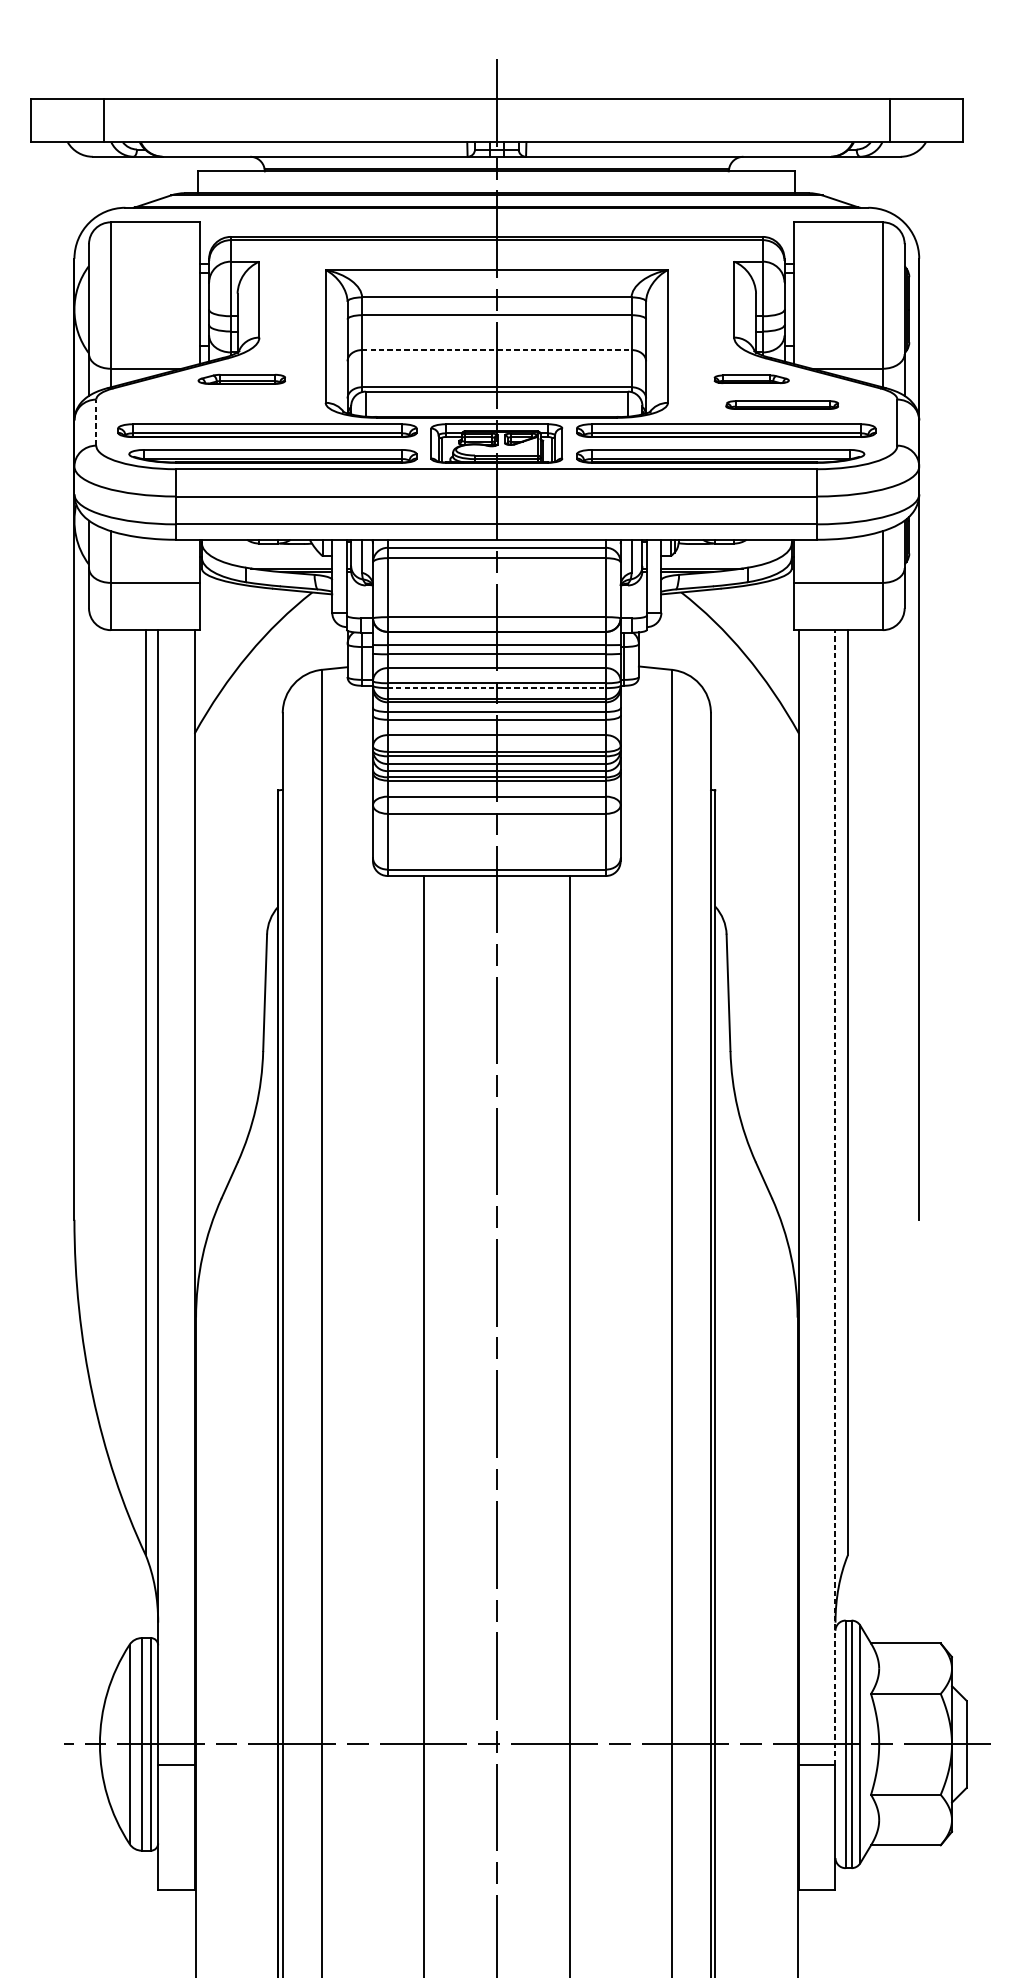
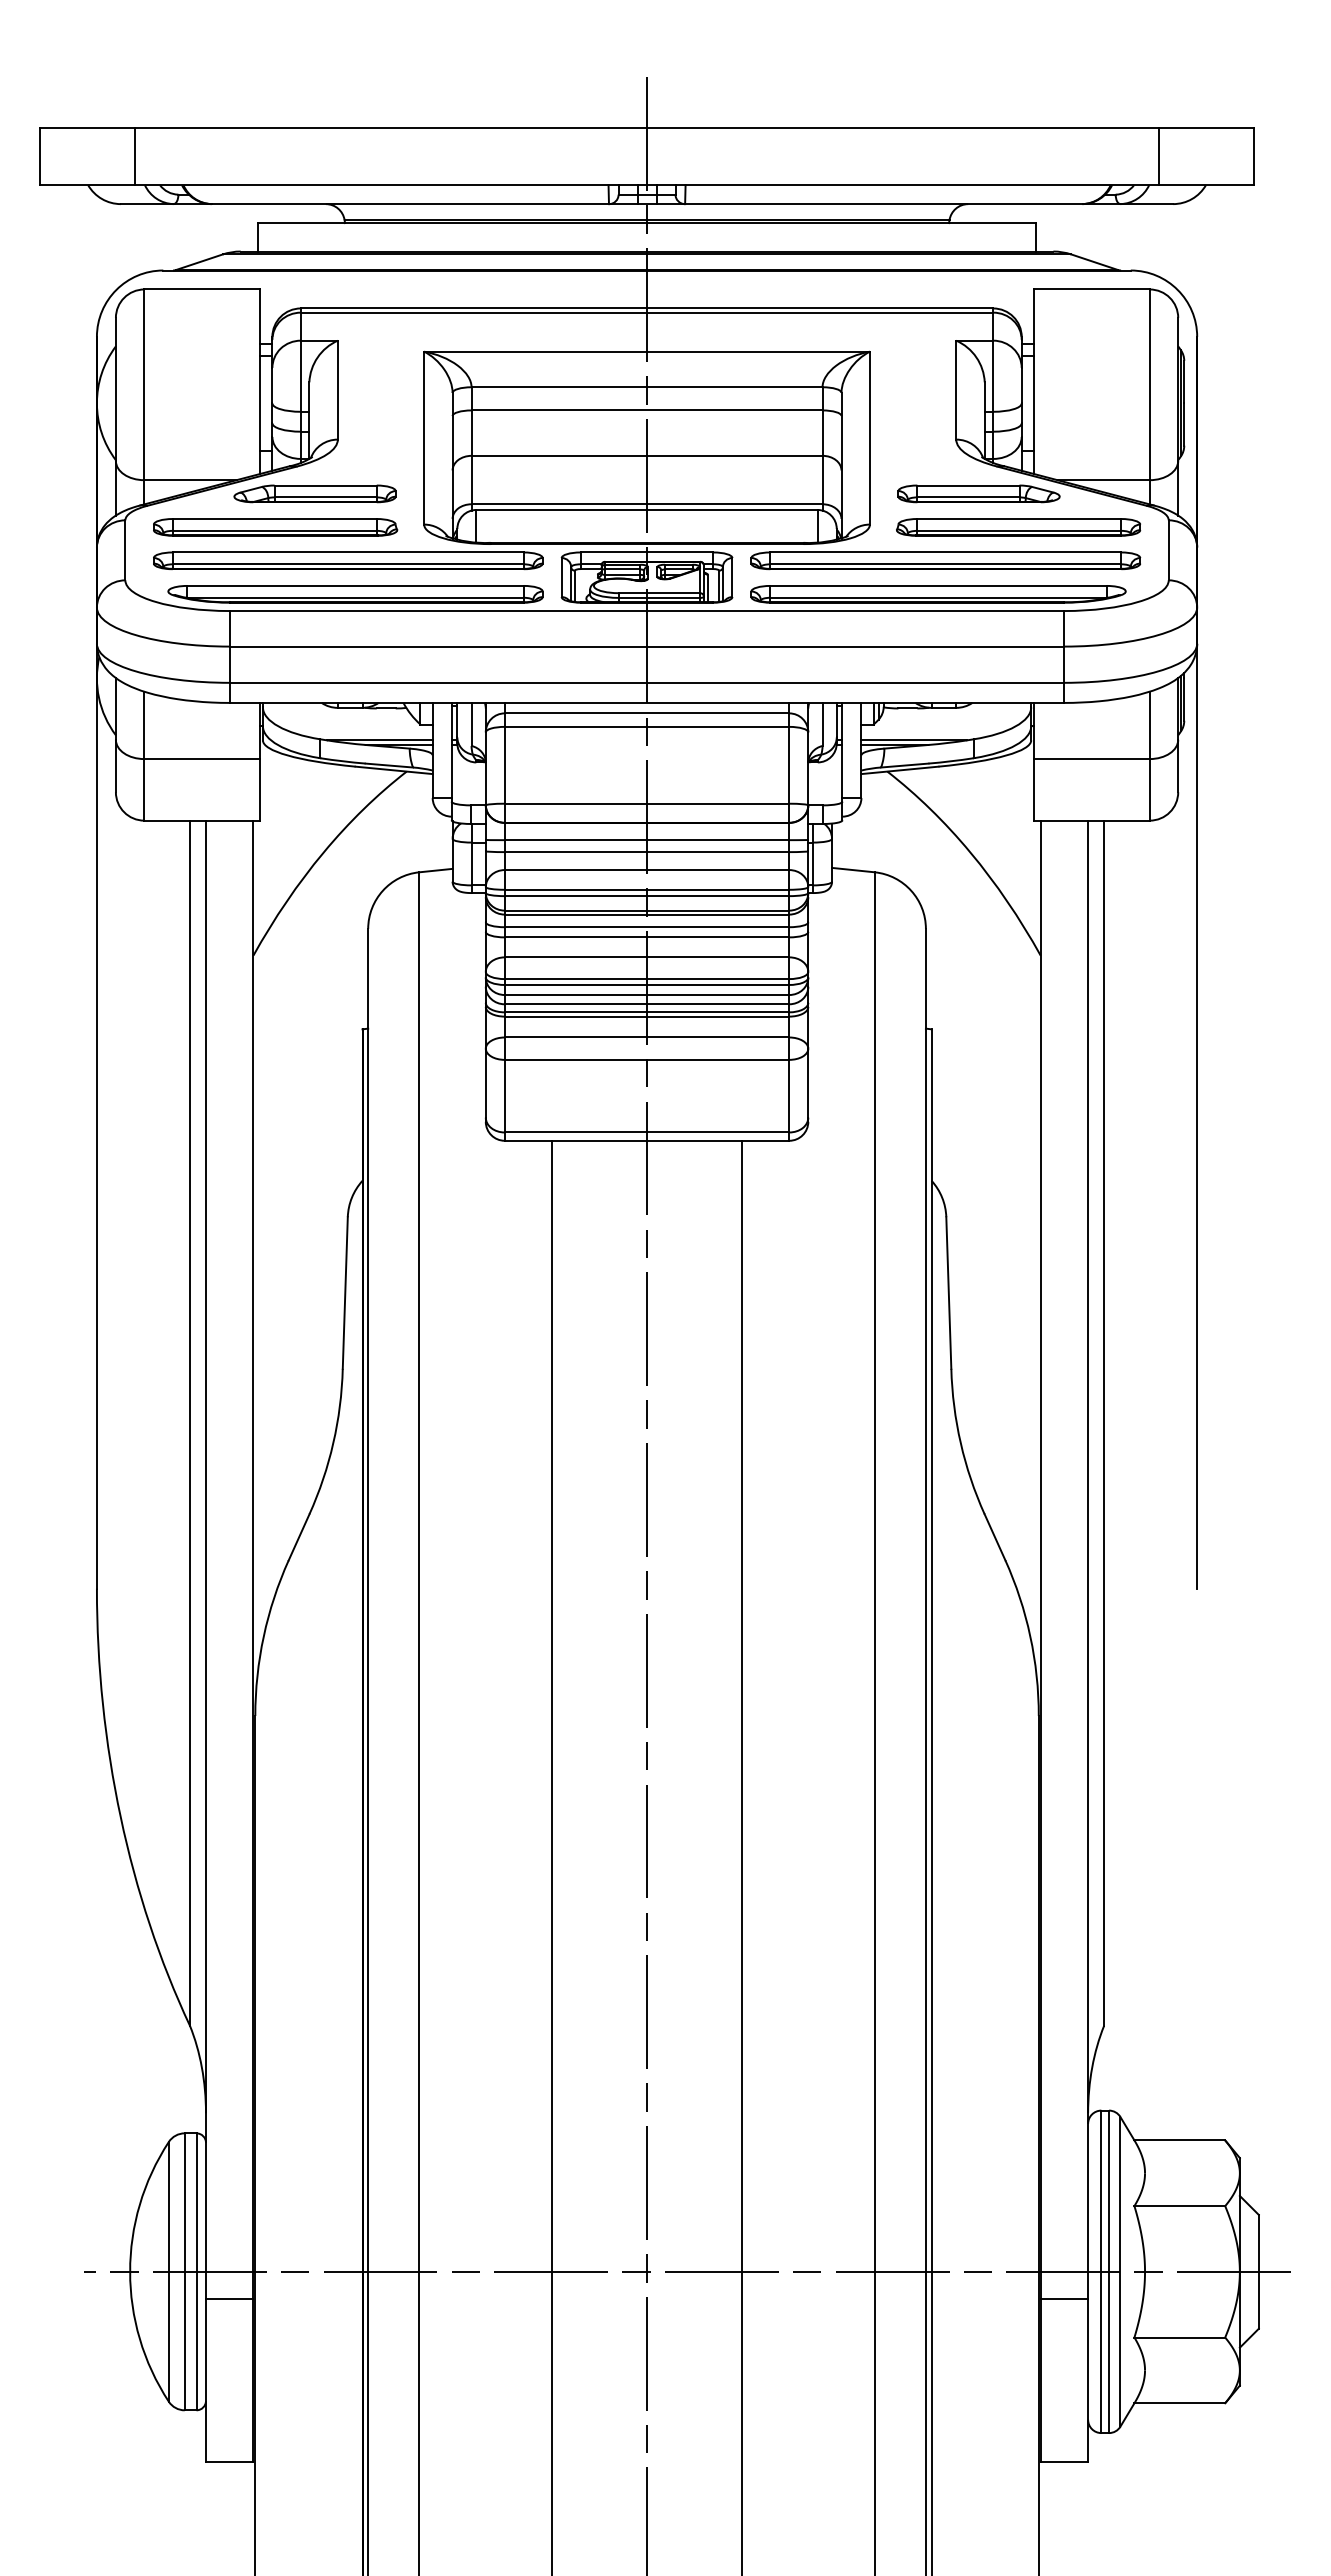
line: (497, 349) -> (647, 455), dashed -> solid
part: (241, 378) -> (314, 493), size x1.43
part: (751, 378) -> (978, 493), size x1.67
part: (211, 405) -> (275, 527), added
part: (782, 405) -> (1018, 527), size x1.67
line: (96, 421) -> (125, 549), dashed -> solid
line: (497, 688) -> (647, 896), dashed -> solid
line: (835, 1197) -> (1088, 1559), dashed -> solid

